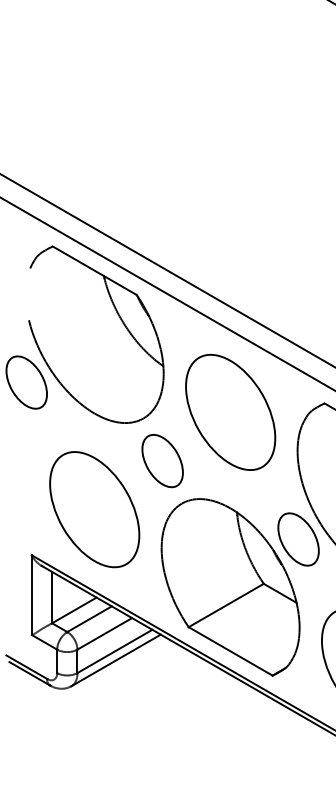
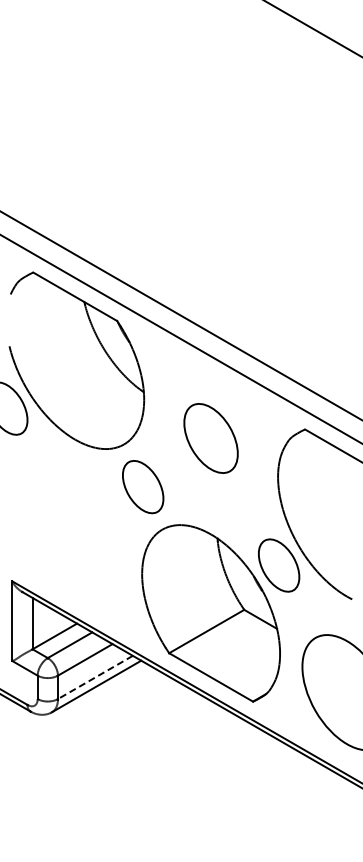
part: (230, 412) -> (210, 438), size x0.6
part: (94, 509) -> (74, 535), removed
line: (115, 651) -> (95, 677), solid -> dashed

